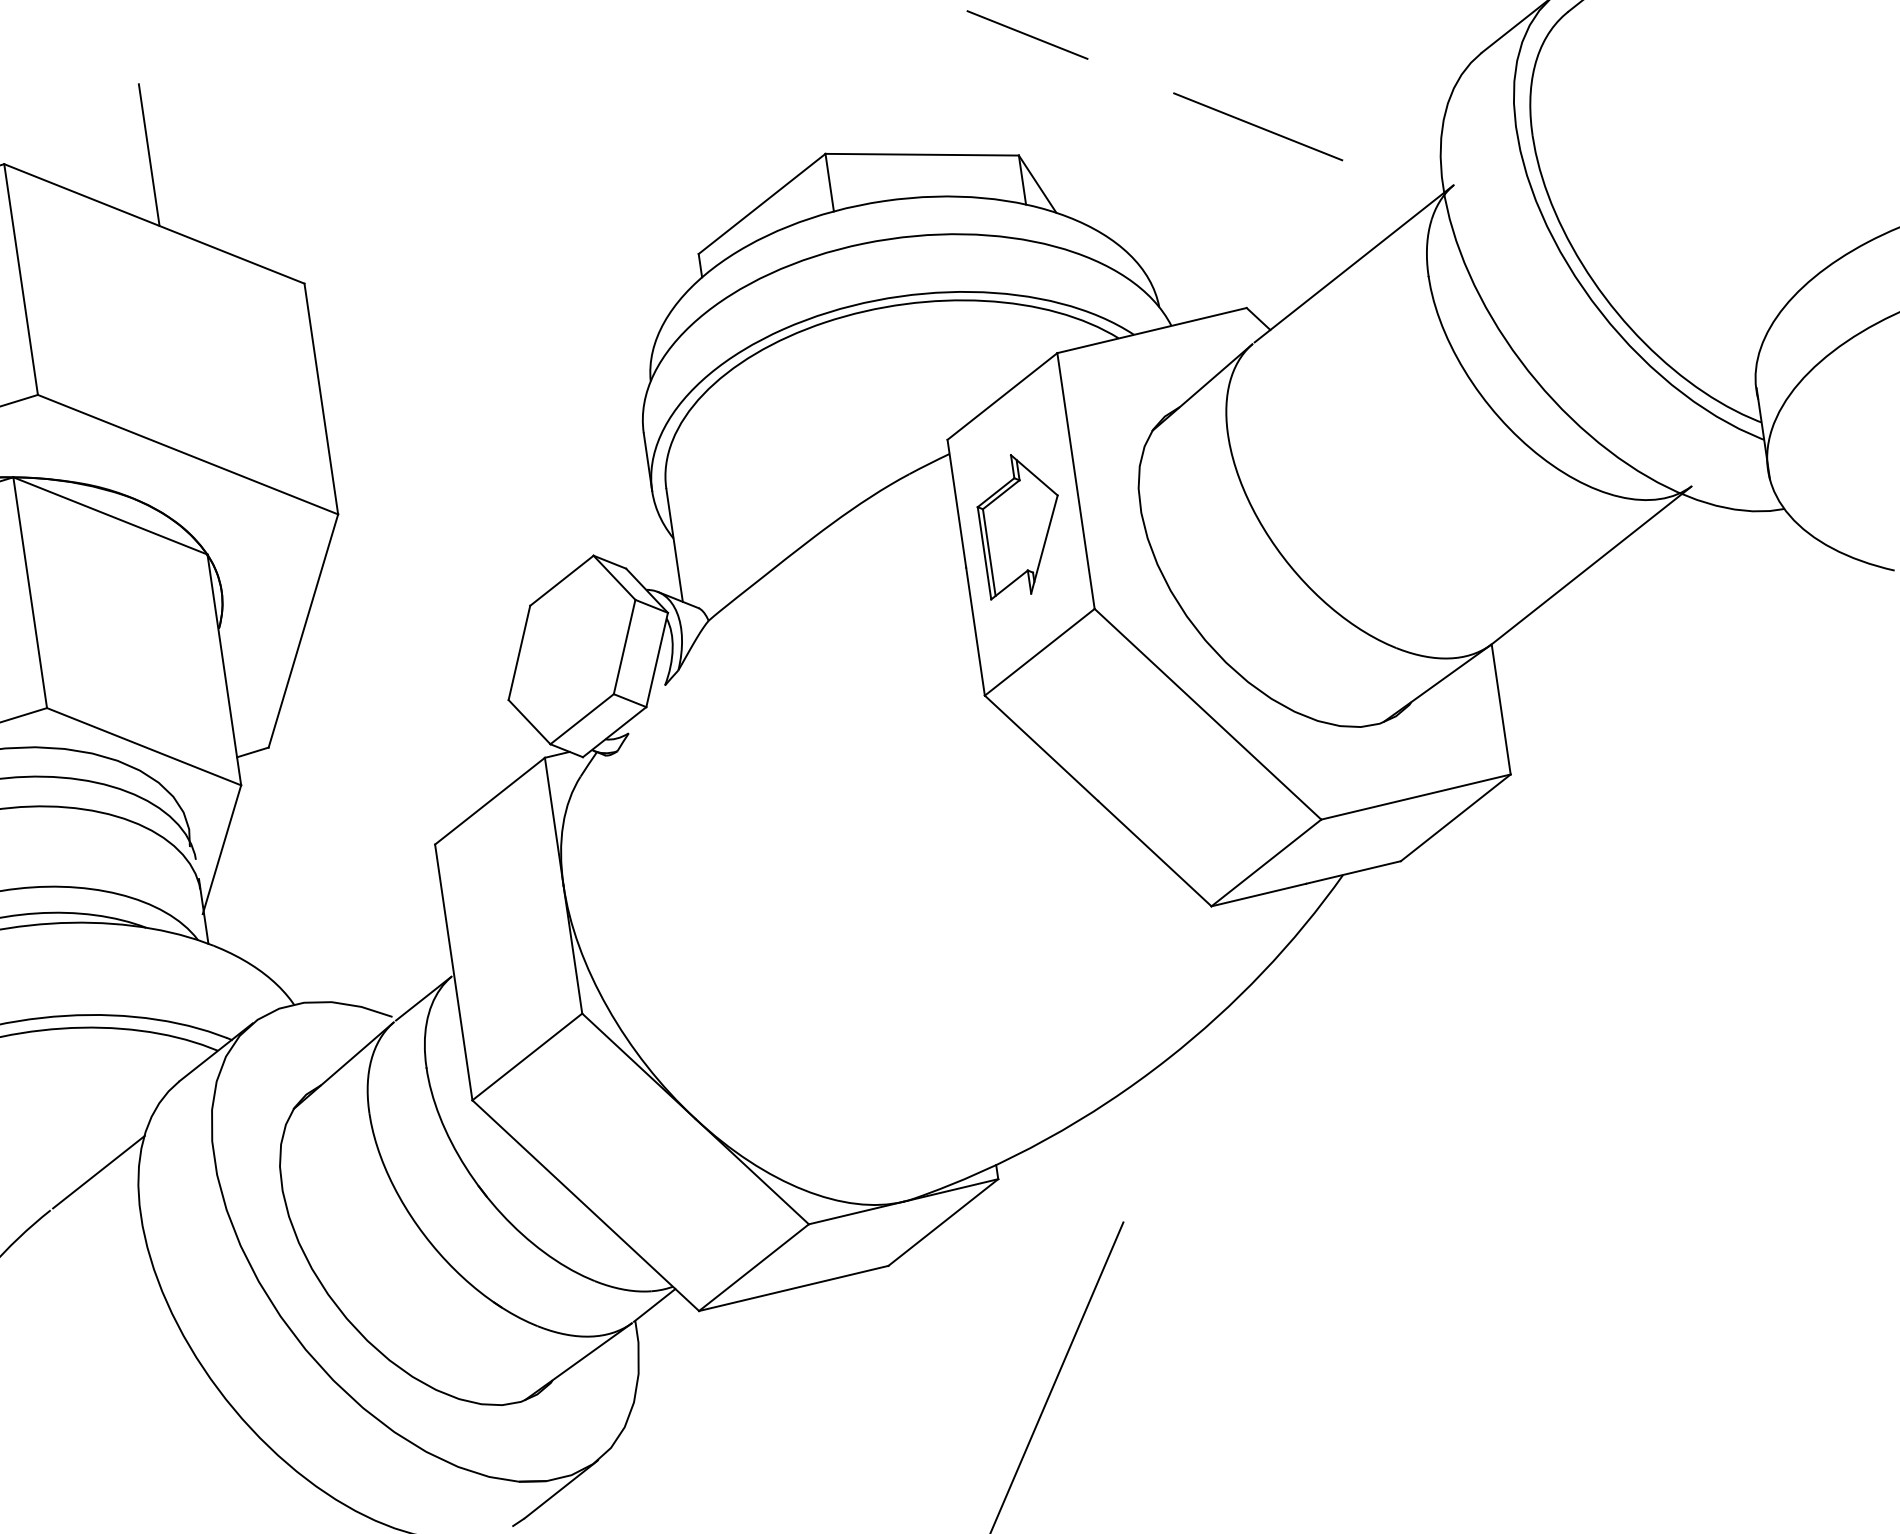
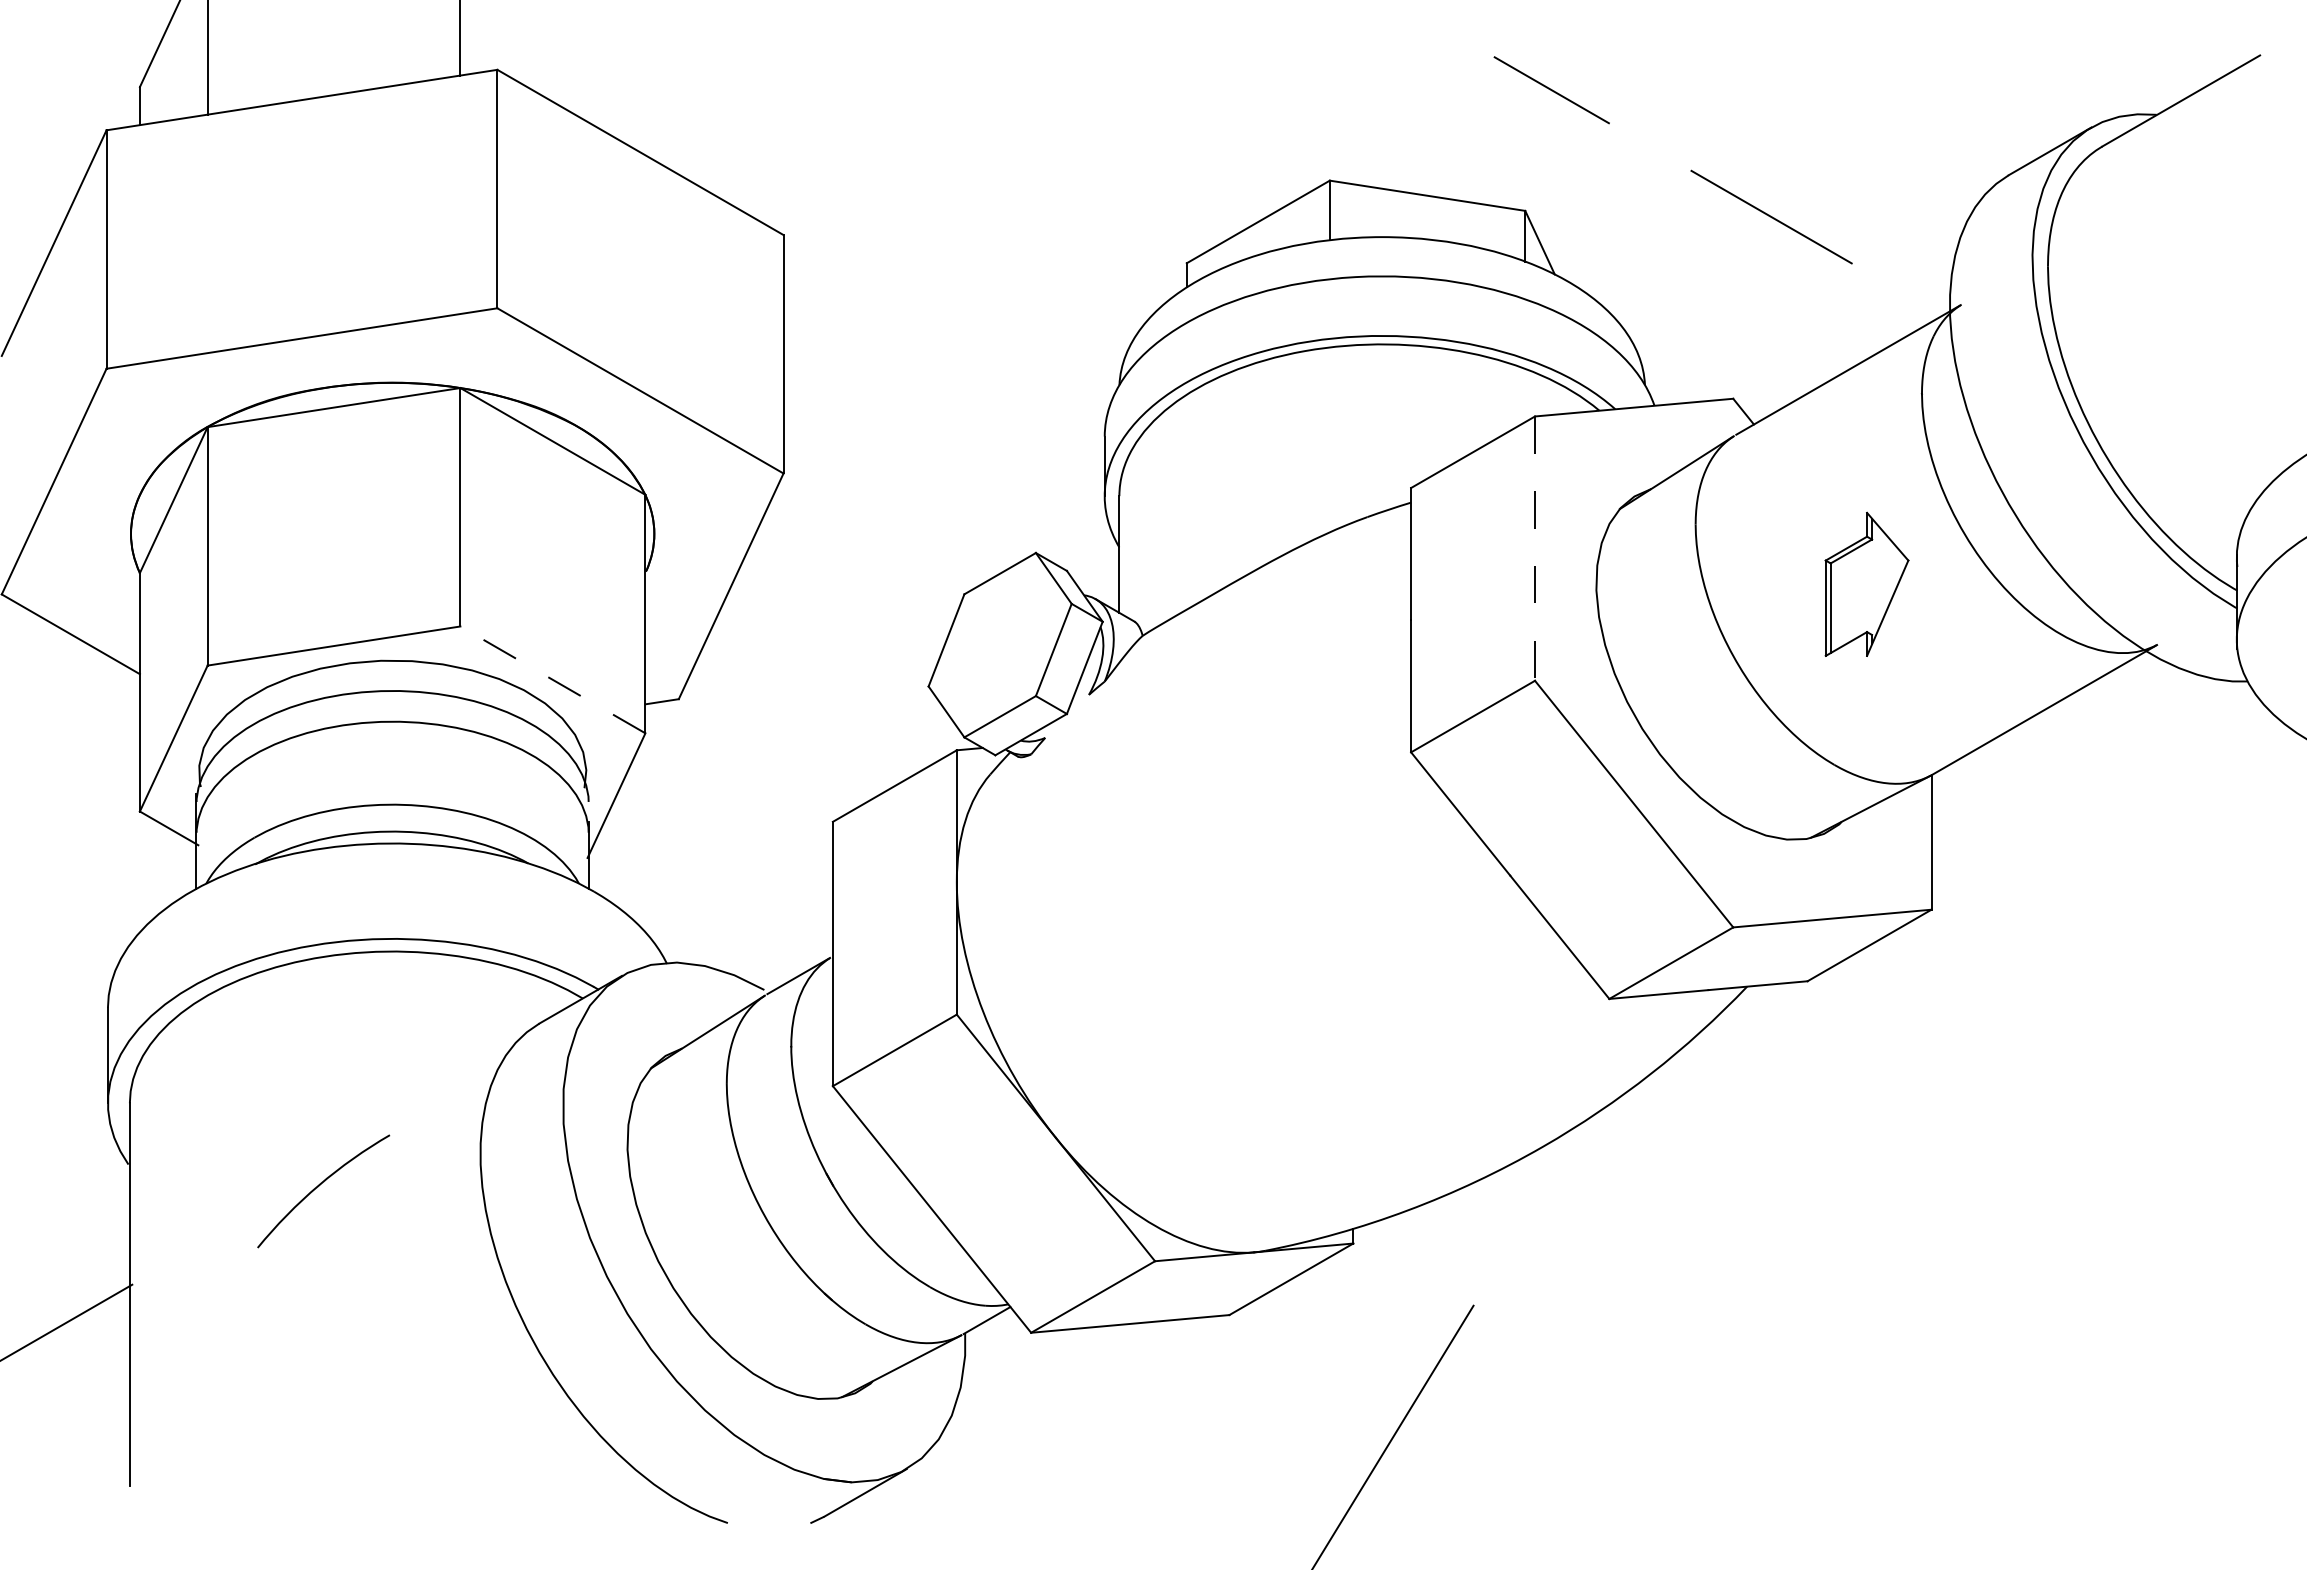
line: (149, 154) -> (645, 81), removed
line: (1076, 481) -> (1535, 549), solid -> dashed
part: (1020, 523) -> (1866, 583), moved
line: (143, 746) -> (552, 679), solid -> dashed
line: (98, 1171) -> (444, 1103), removed

